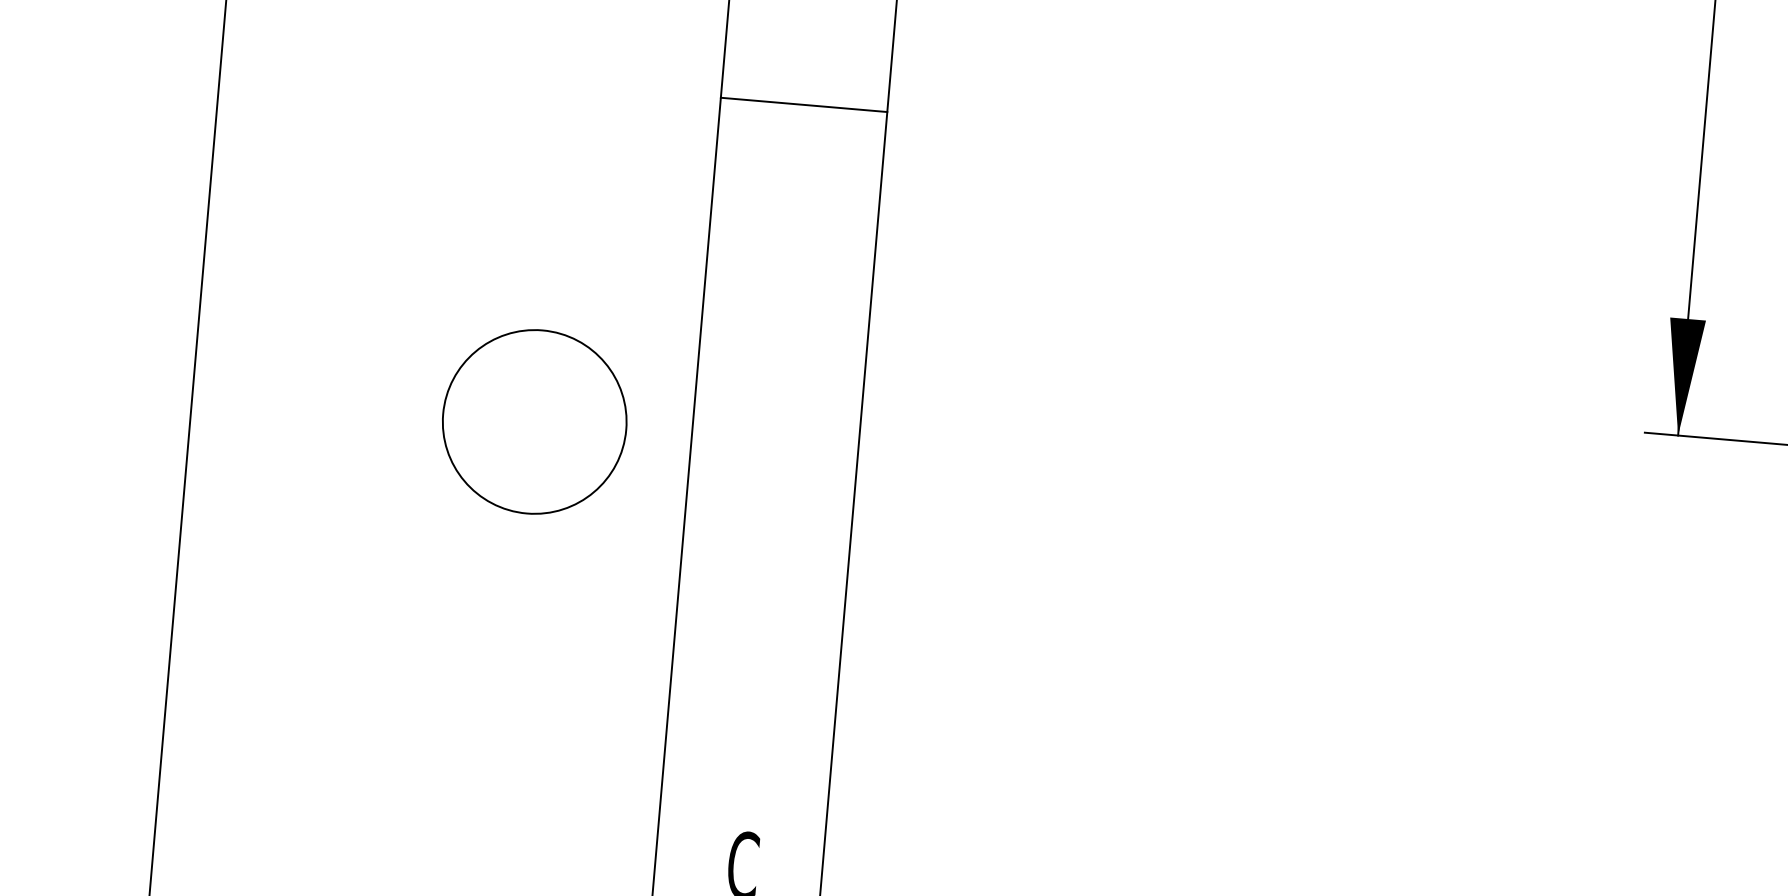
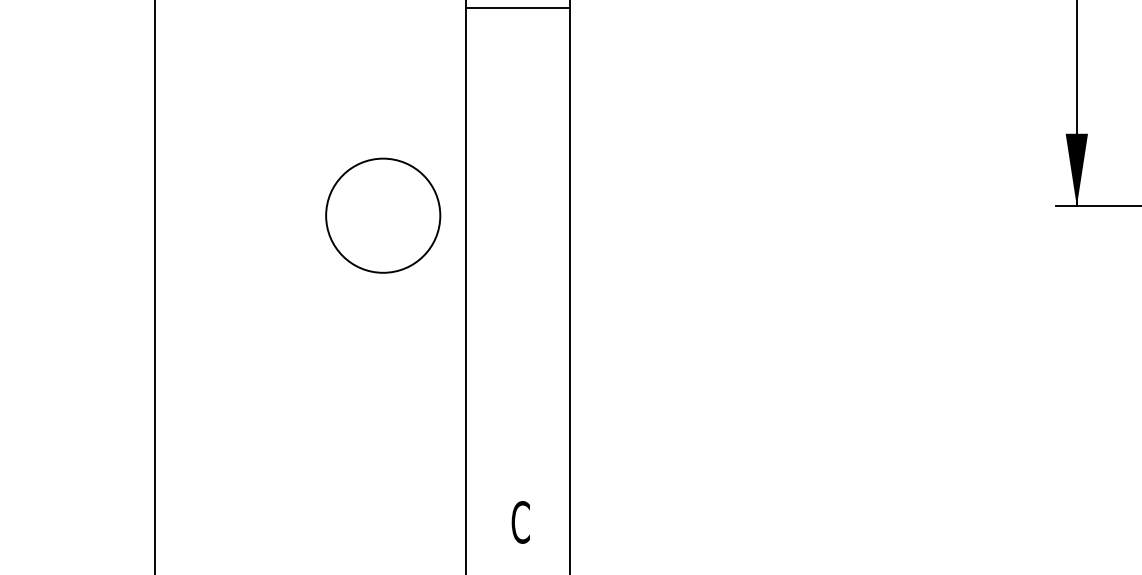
line: (804, 105) -> (518, 8), moved
circle: (535, 421) -> (383, 215), moved

